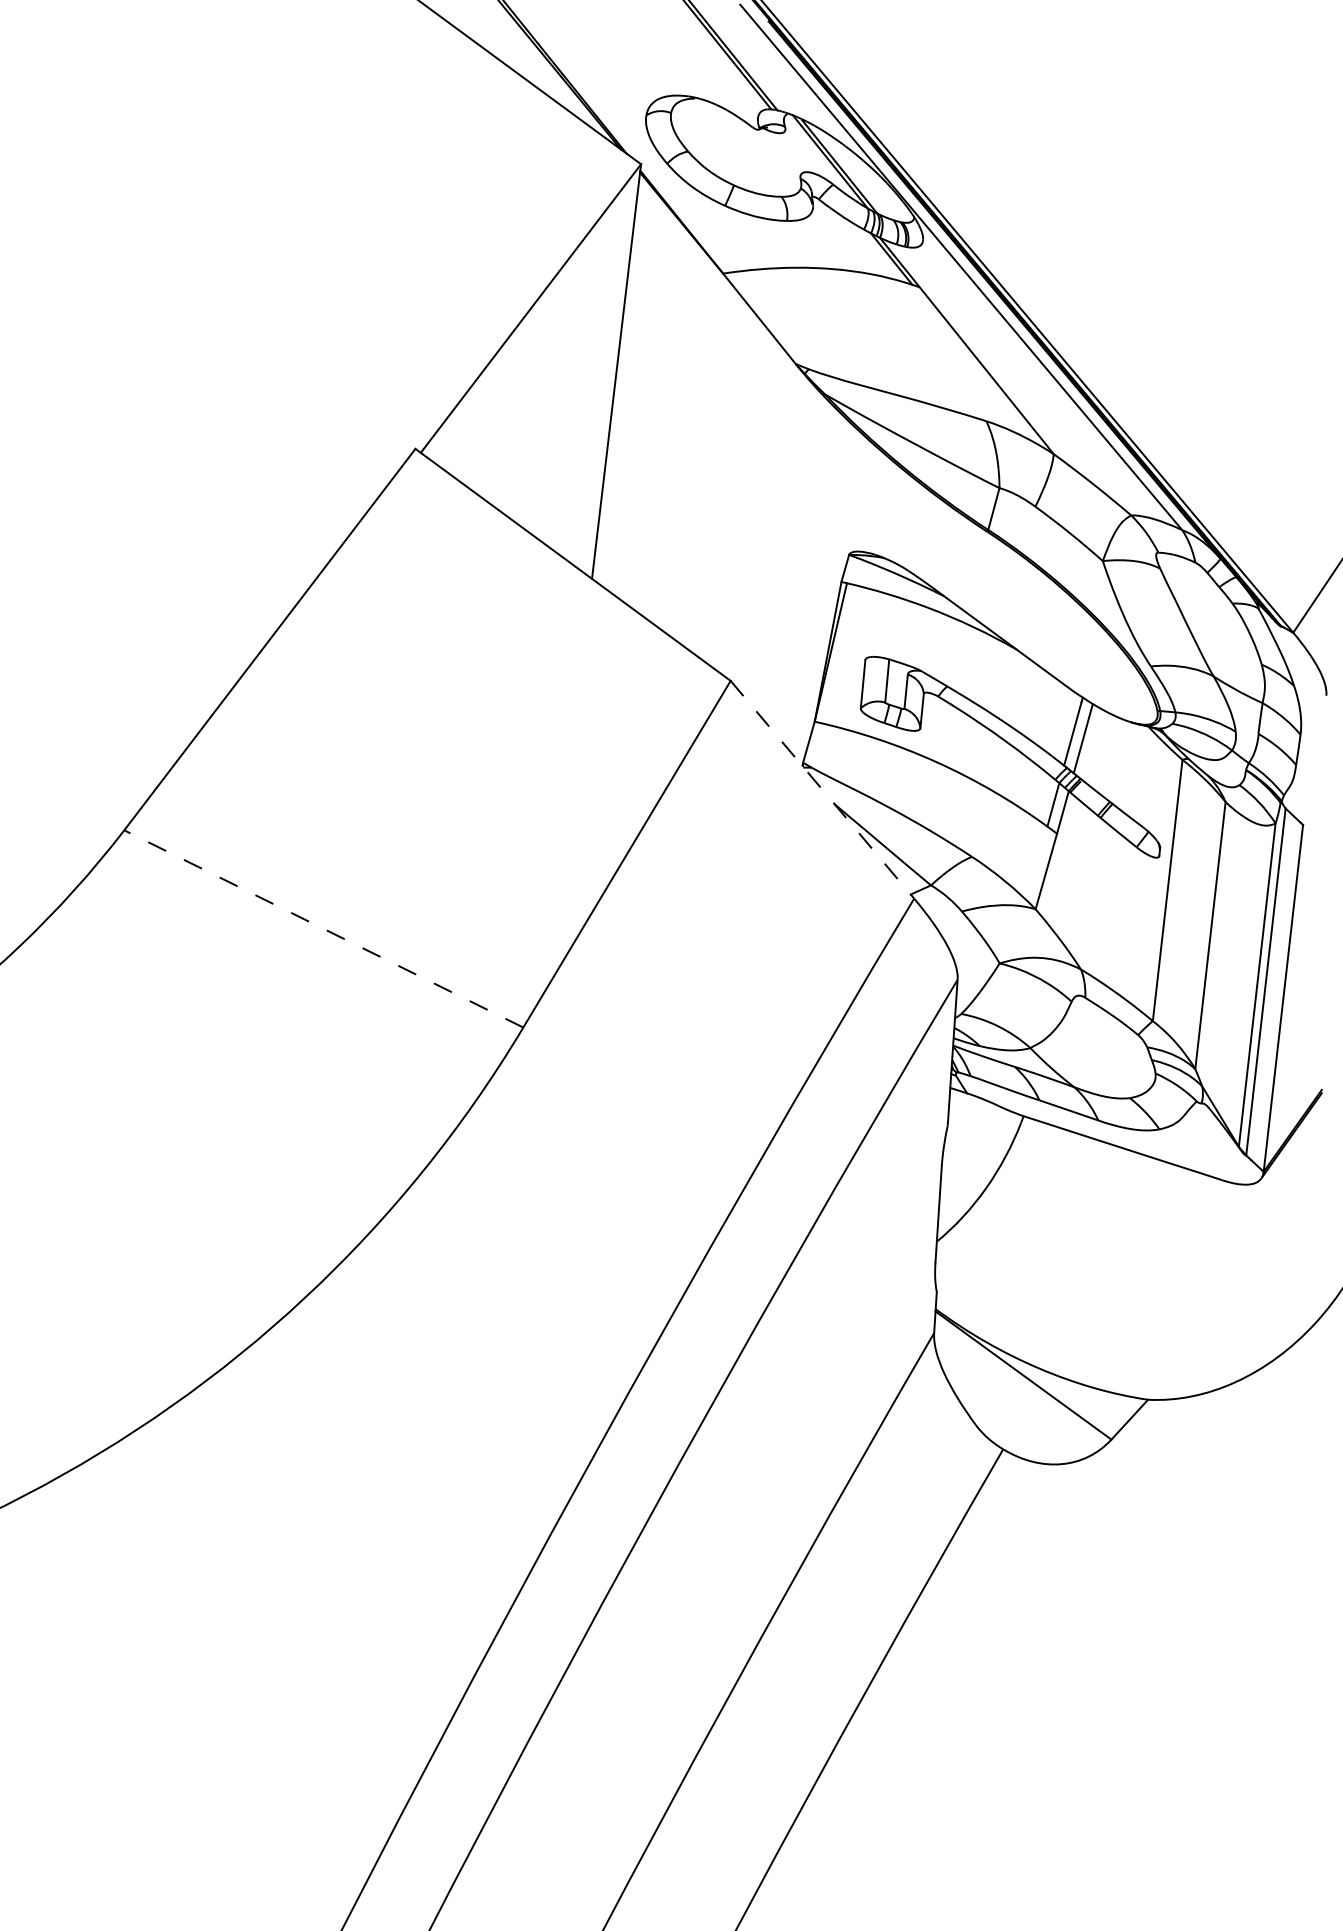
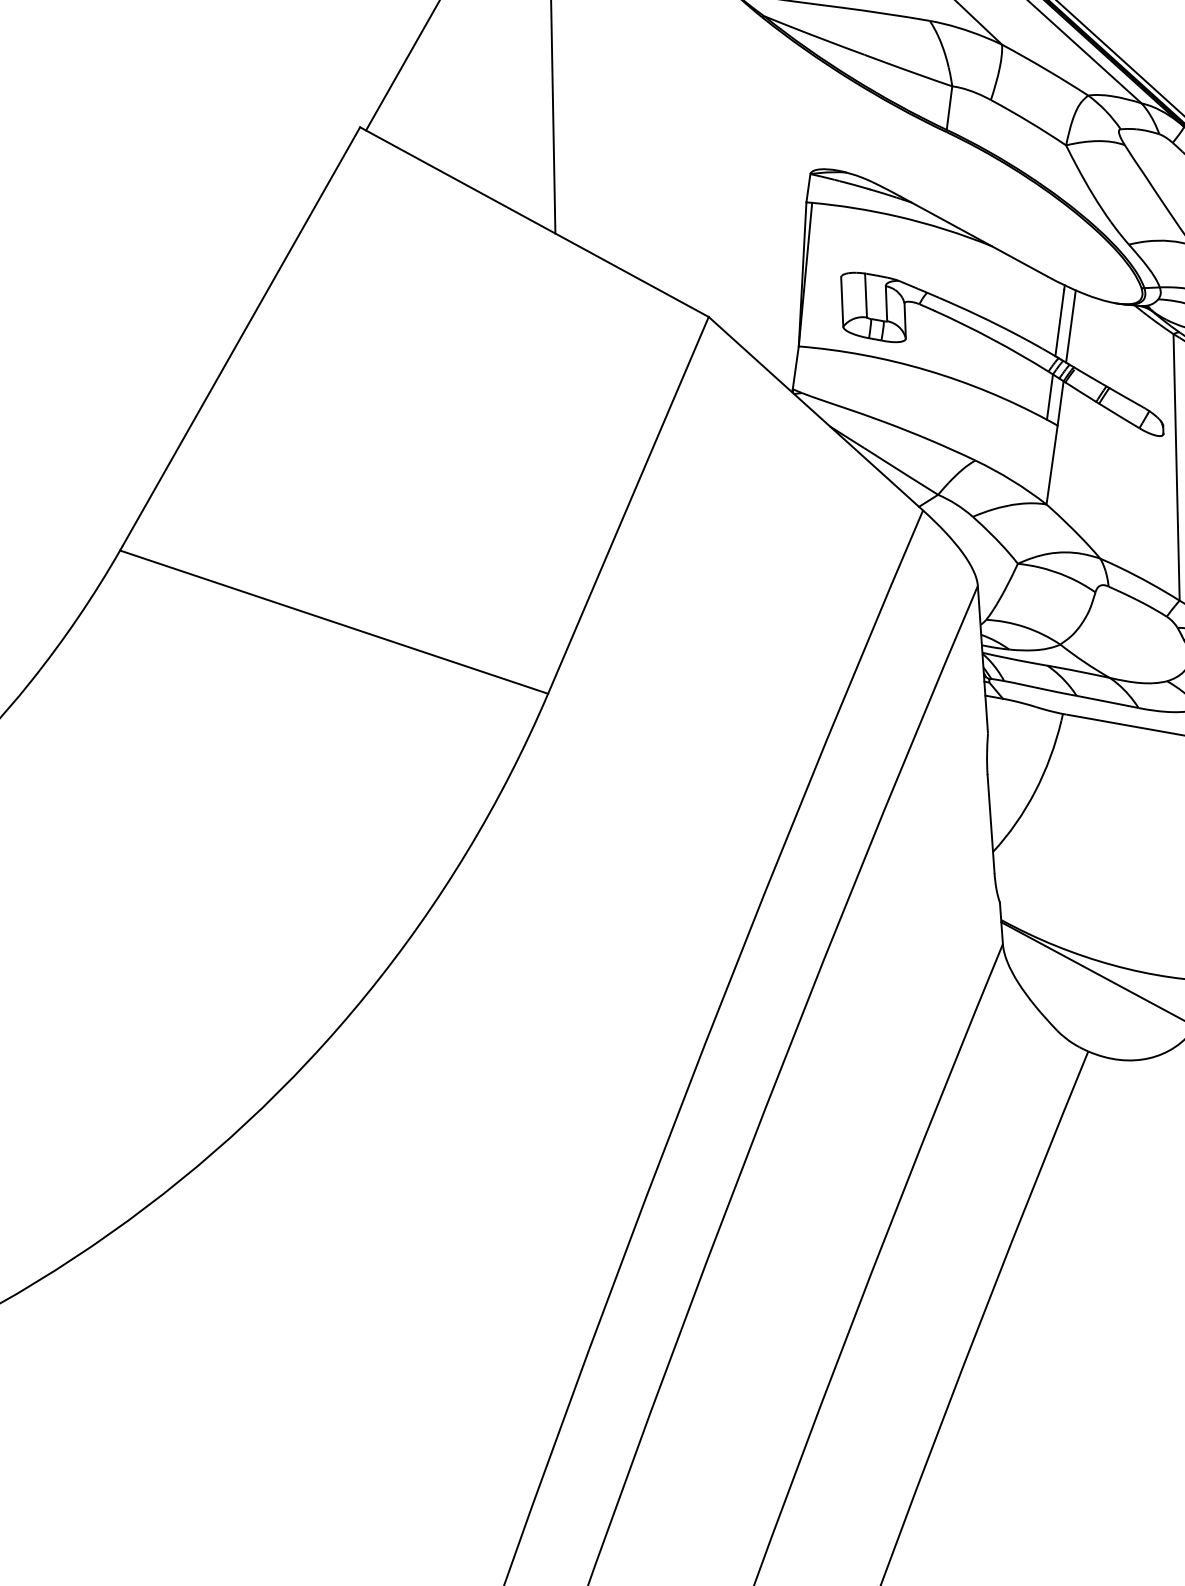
line: (822, 790) -> (816, 414), dashed -> solid
line: (323, 928) -> (333, 621), dashed -> solid

